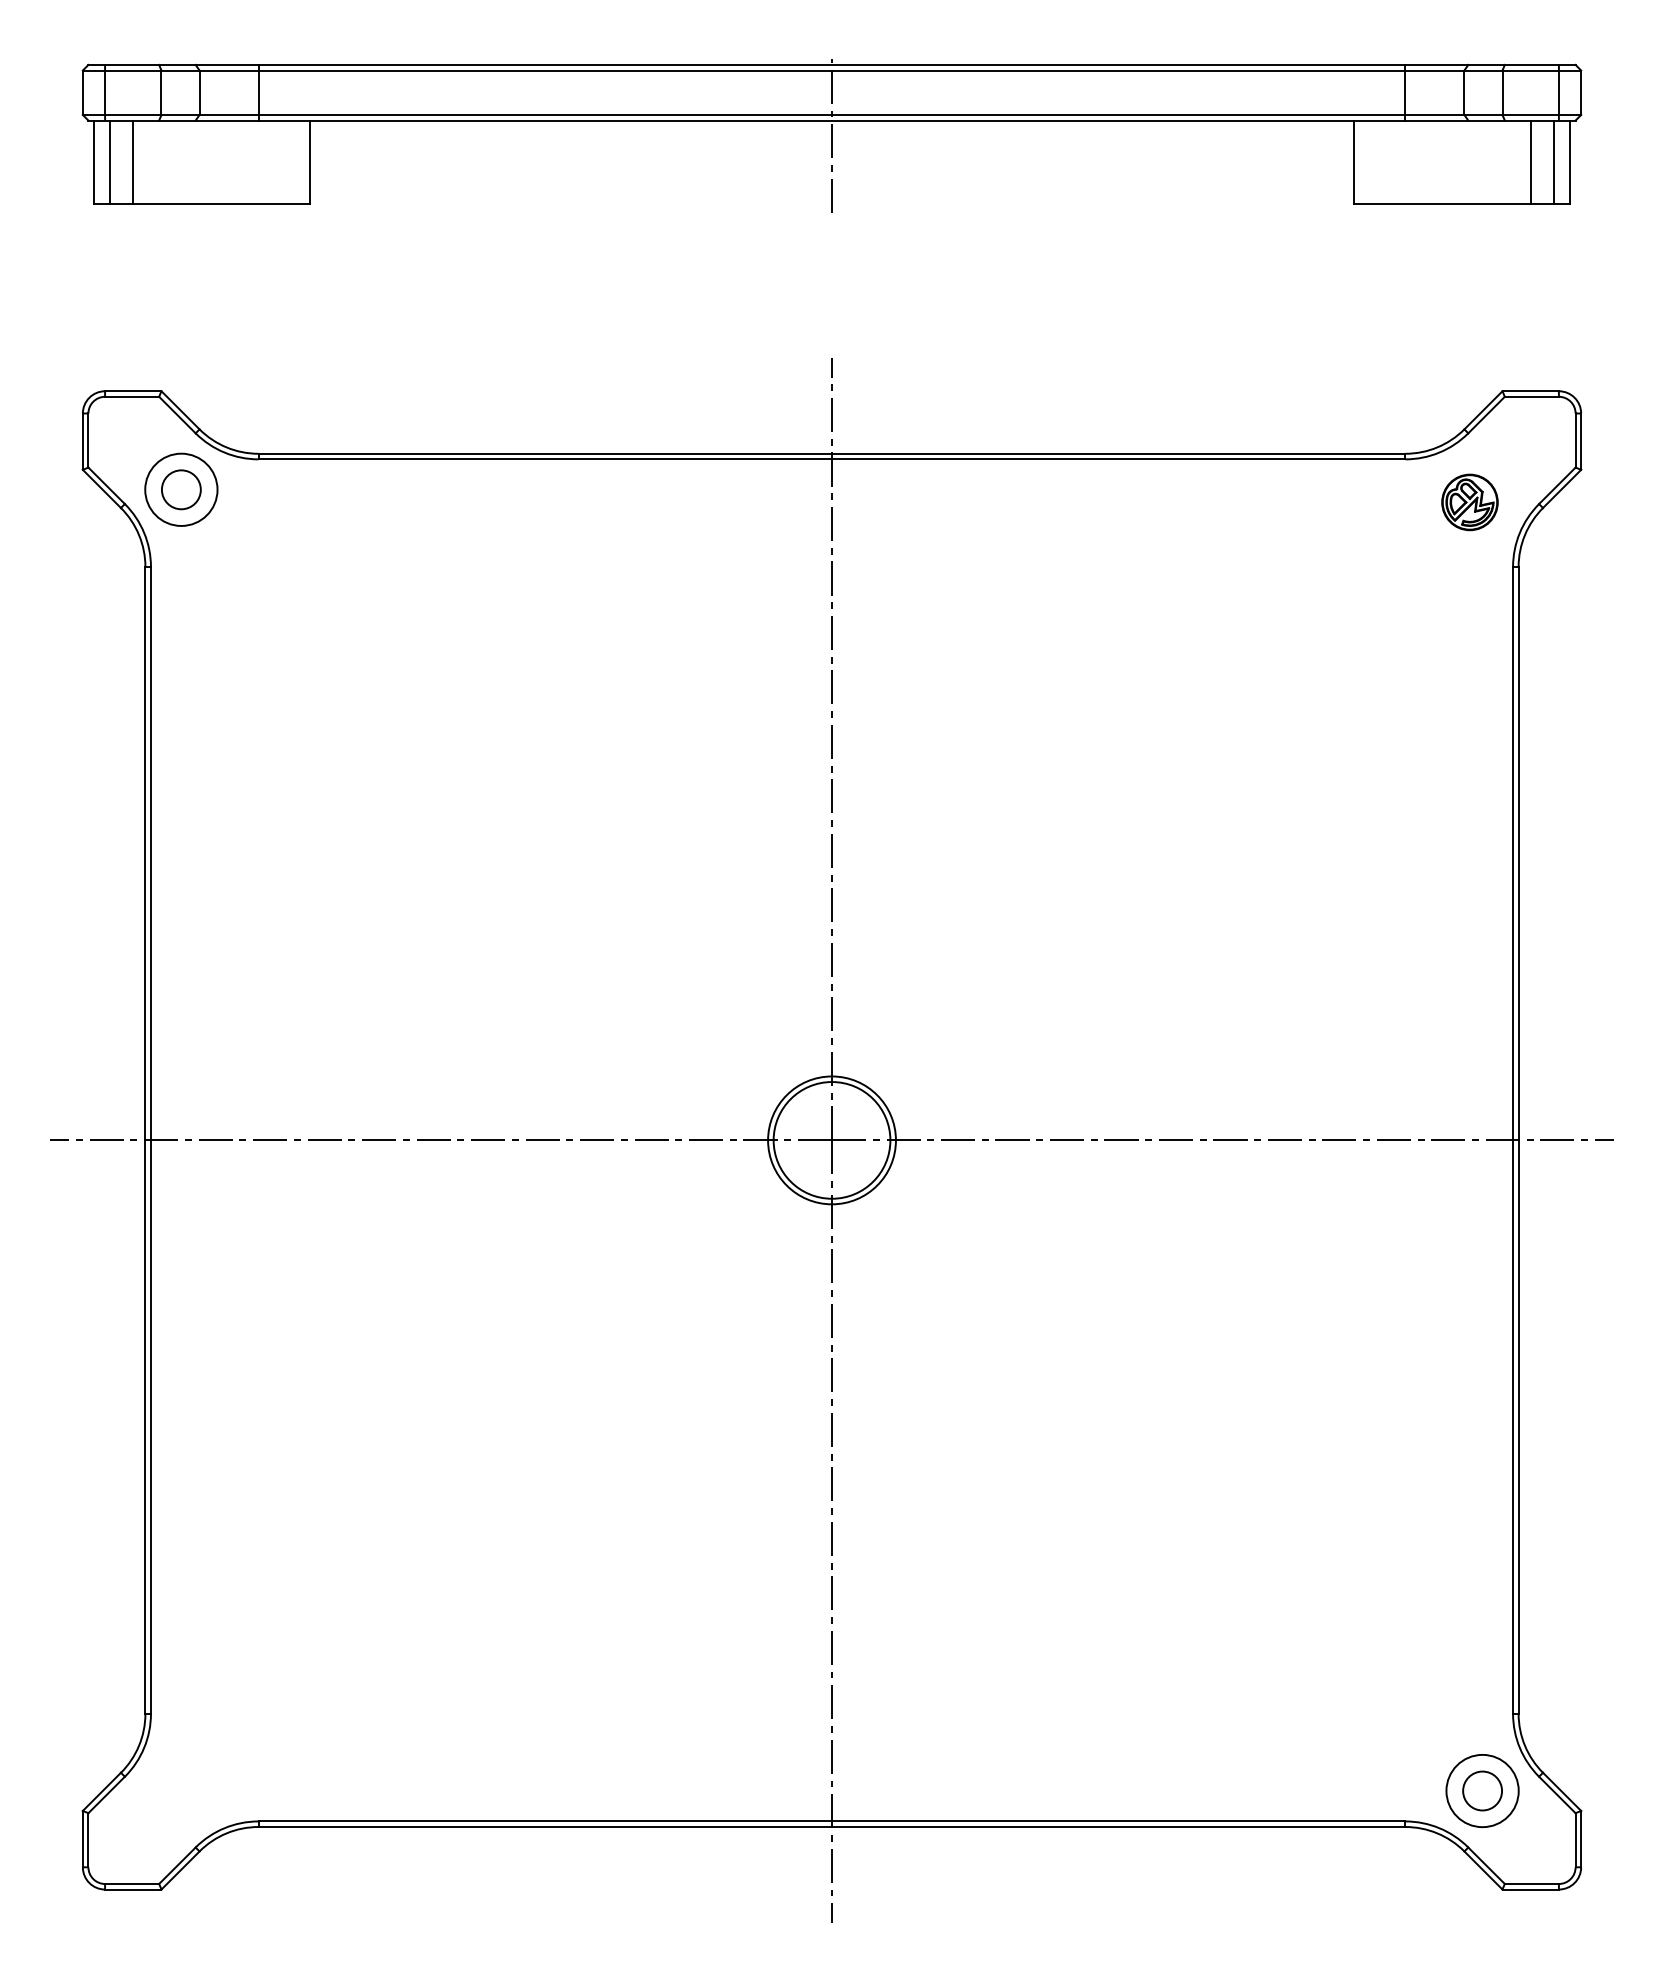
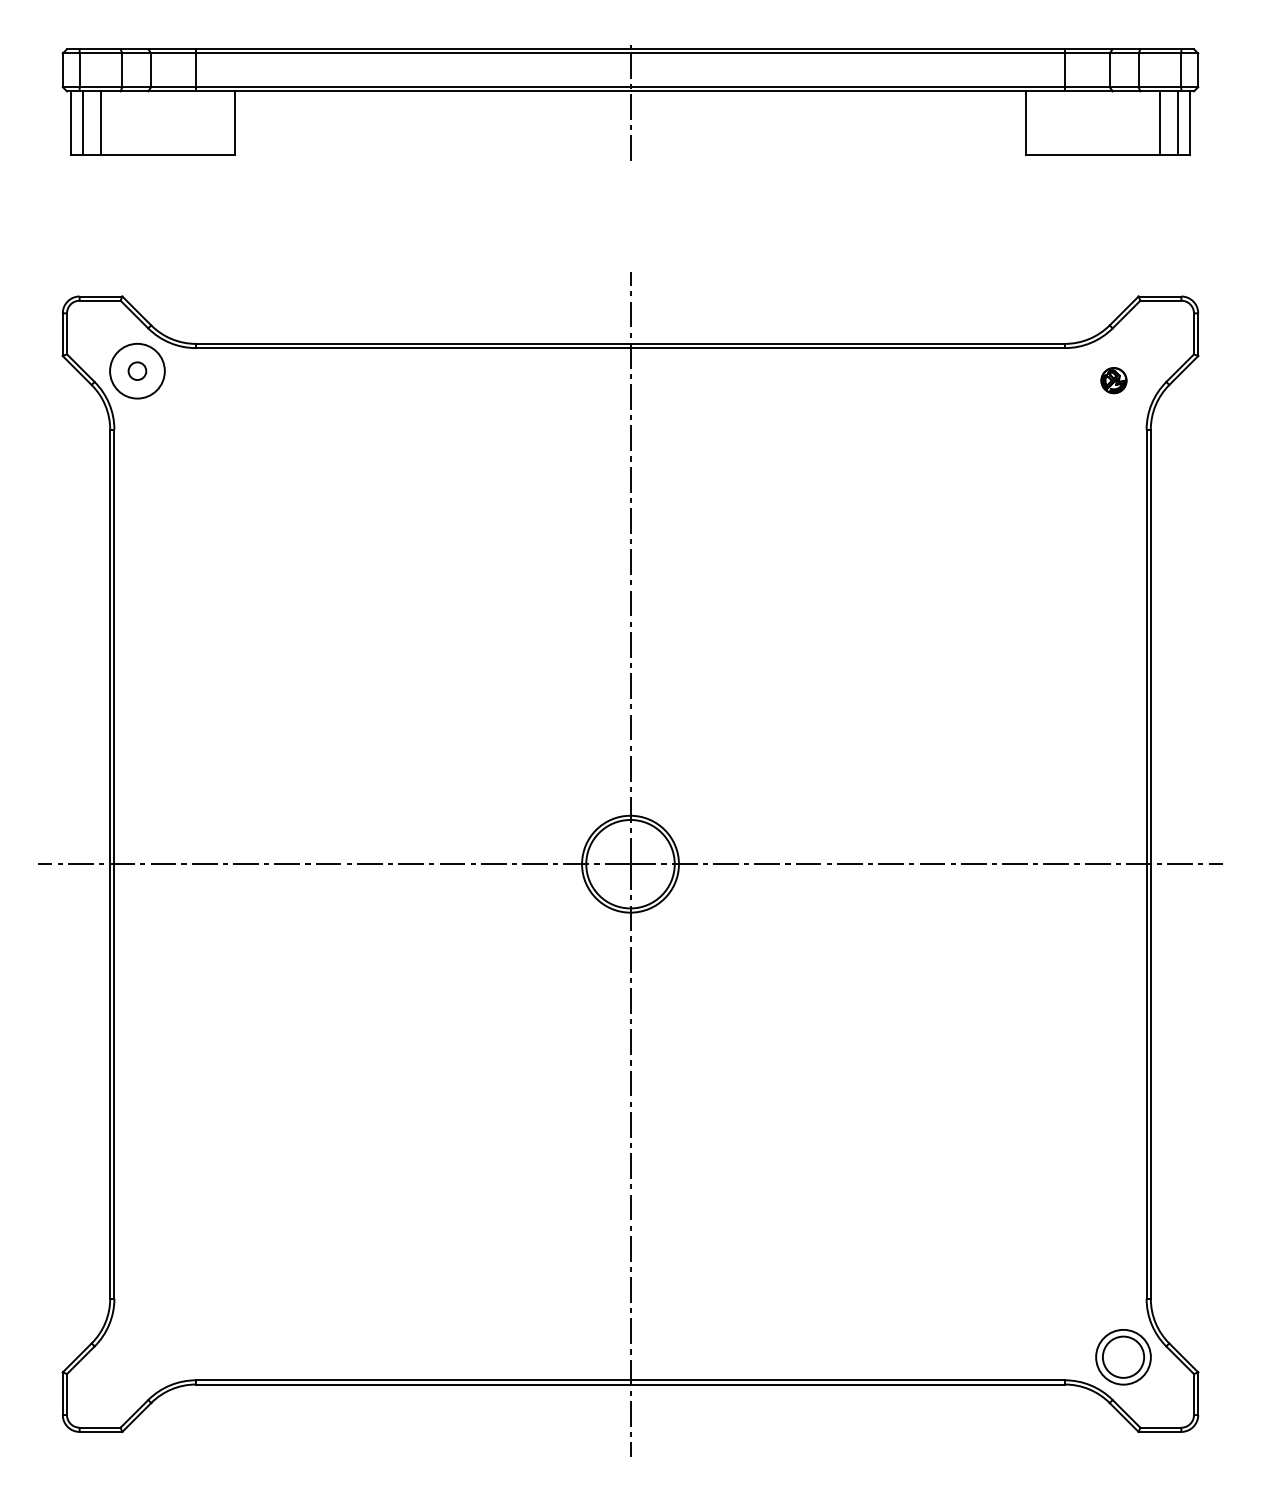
circle: (181, 488) -> (137, 370), size x0.6
part: (1469, 502) -> (1113, 380), size x0.6
circle: (1482, 1791) -> (1123, 1357), size x1.4

